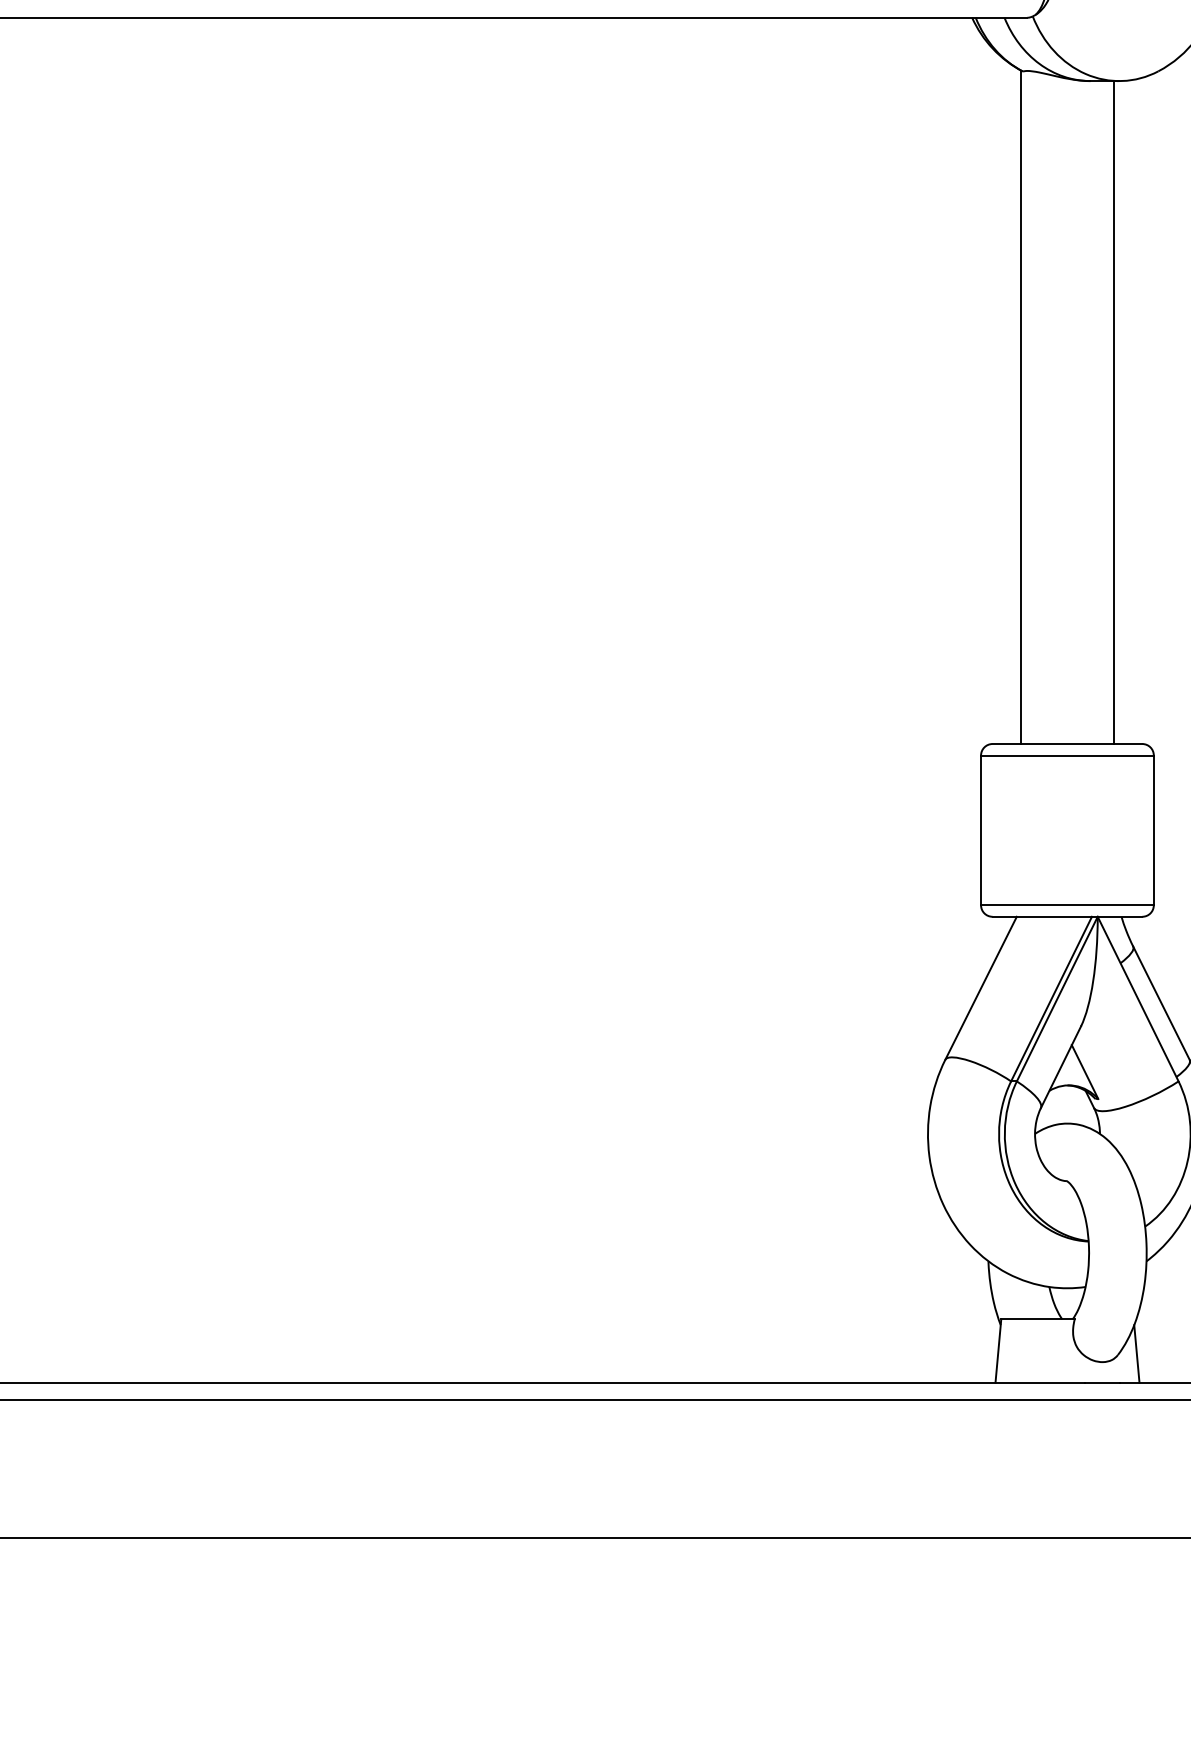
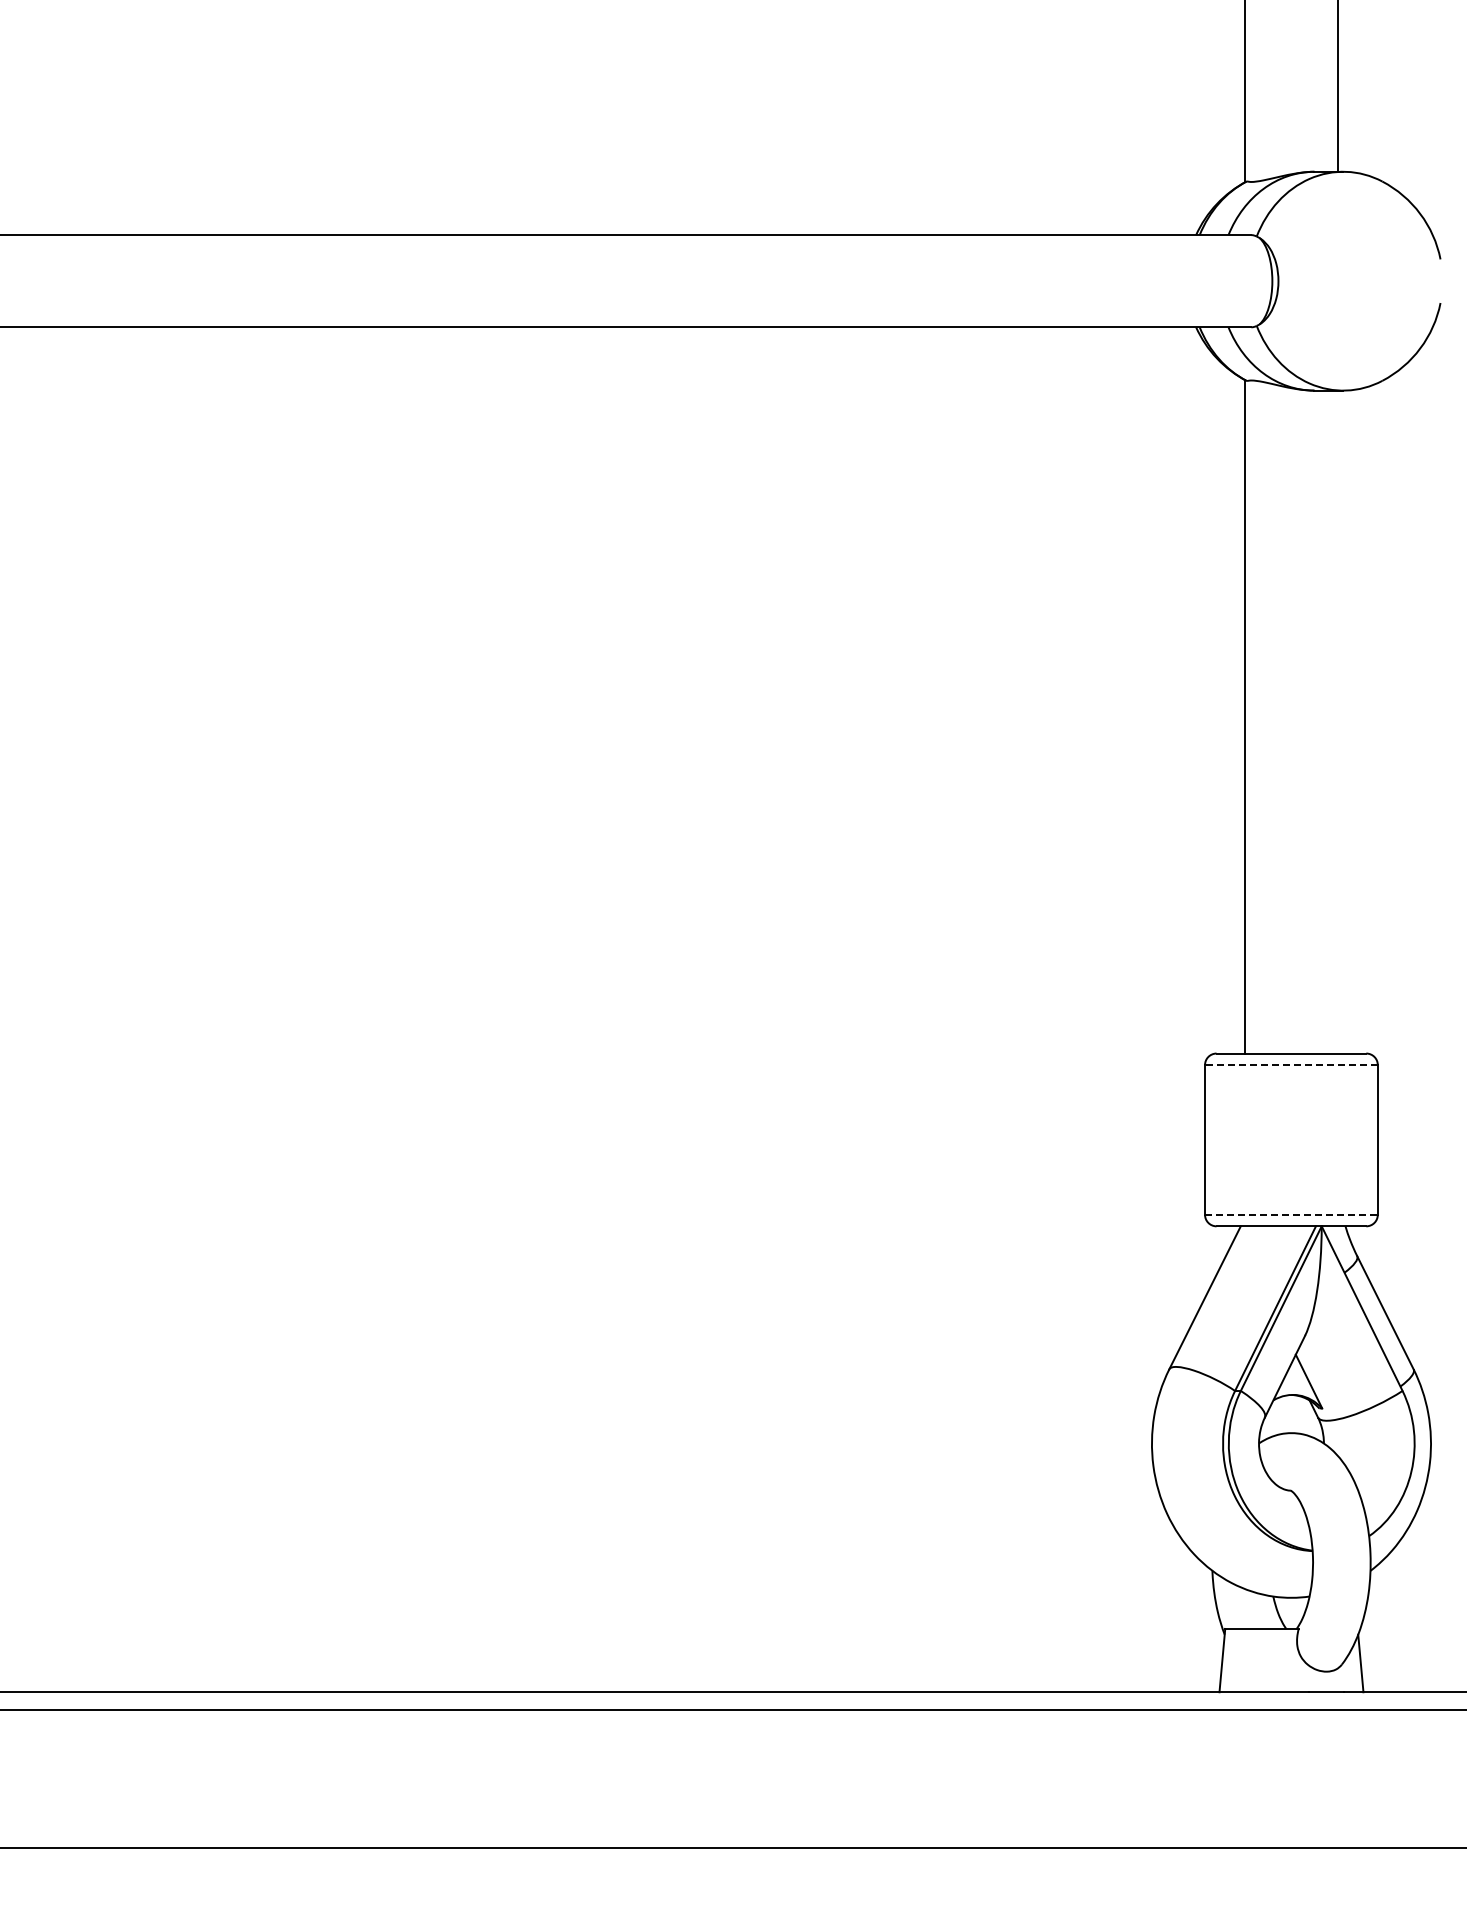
line: (1113, 411) -> (1337, 721), removed
line: (1066, 755) -> (1290, 1065), solid -> dashed
line: (1067, 904) -> (1291, 1214), solid -> dashed

